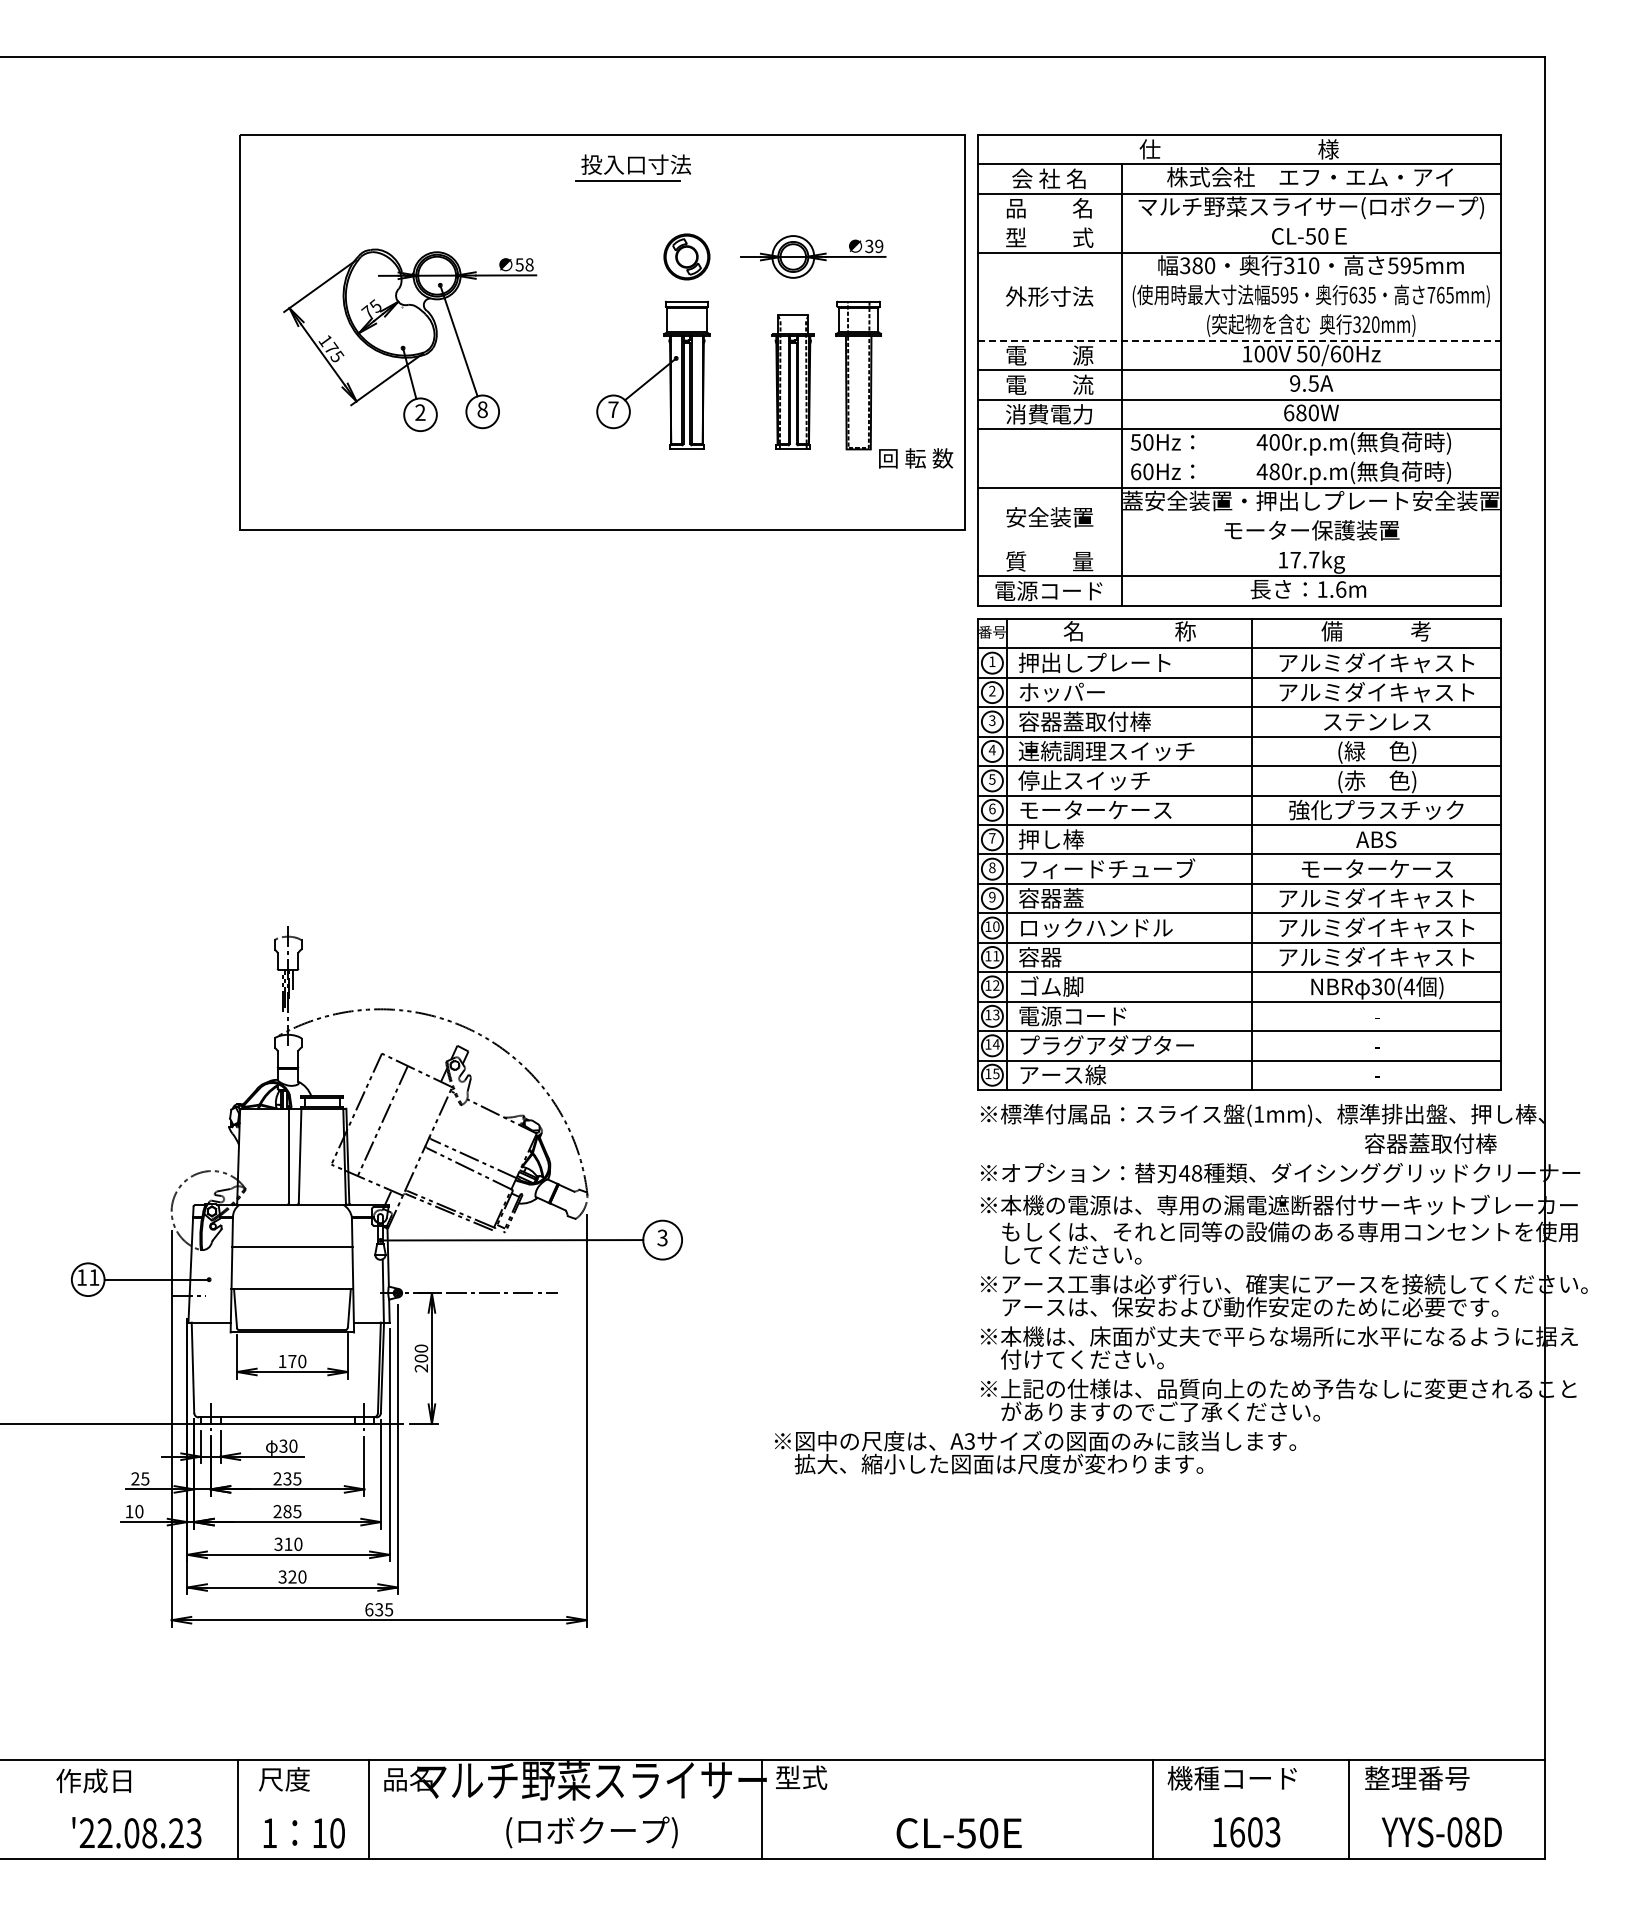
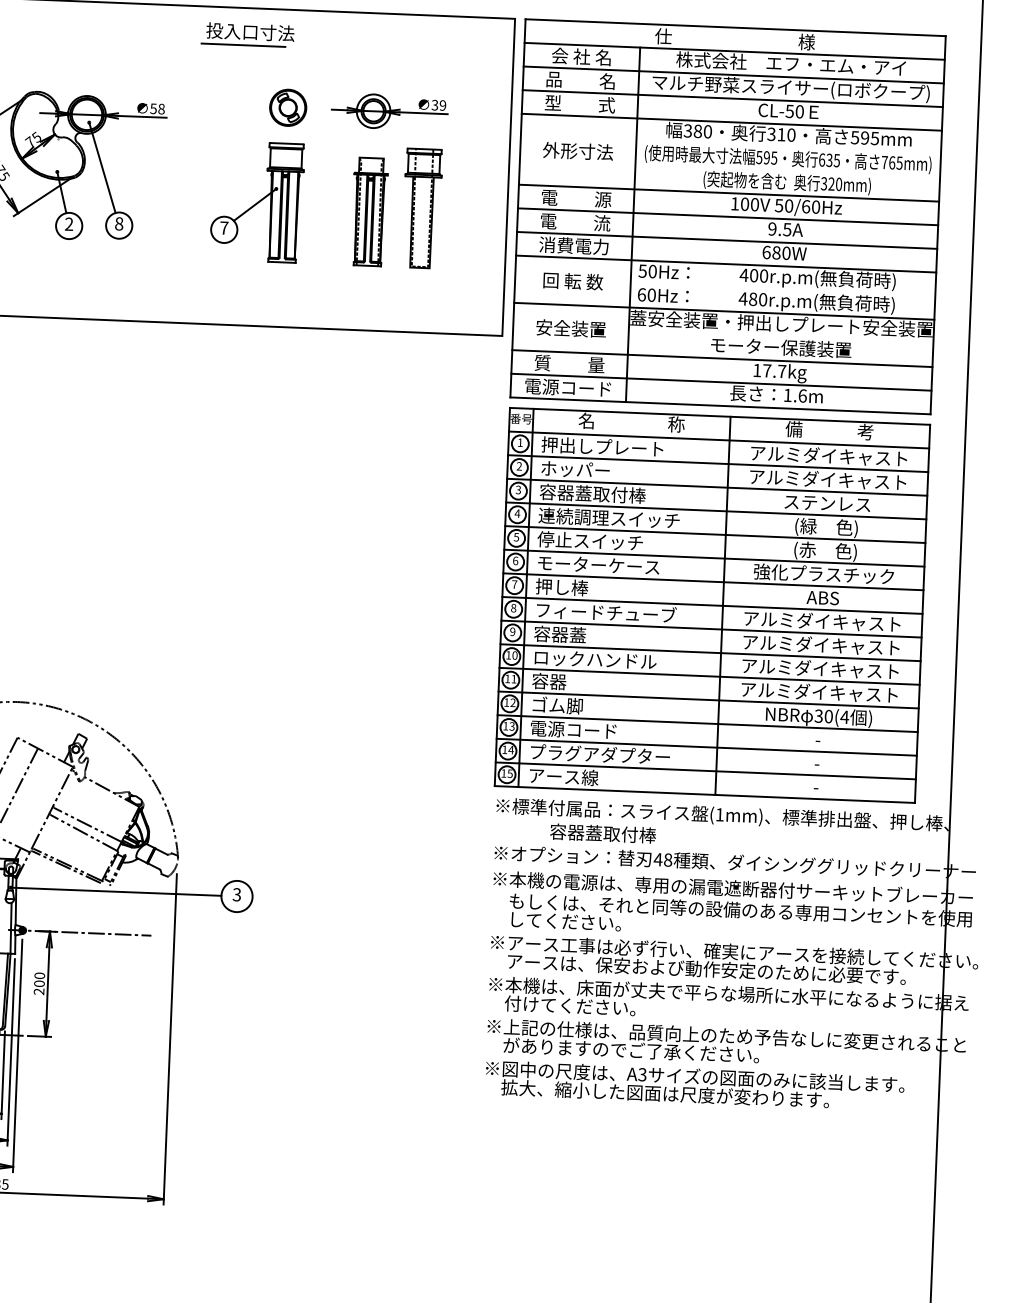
line: (1238, 223) -> (732, 98), added
line: (1239, 341) -> (729, 193), dashed -> solid
text: (916, 458) -> (573, 281), moved
line: (1238, 547) -> (721, 358), added
text: (1376, 868) -> (822, 621), モーターケース -> アルミダイキャスト
text: (1430, 1143) -> (602, 833), moved
text: (1035, 1452) -> (694, 1085), moved

